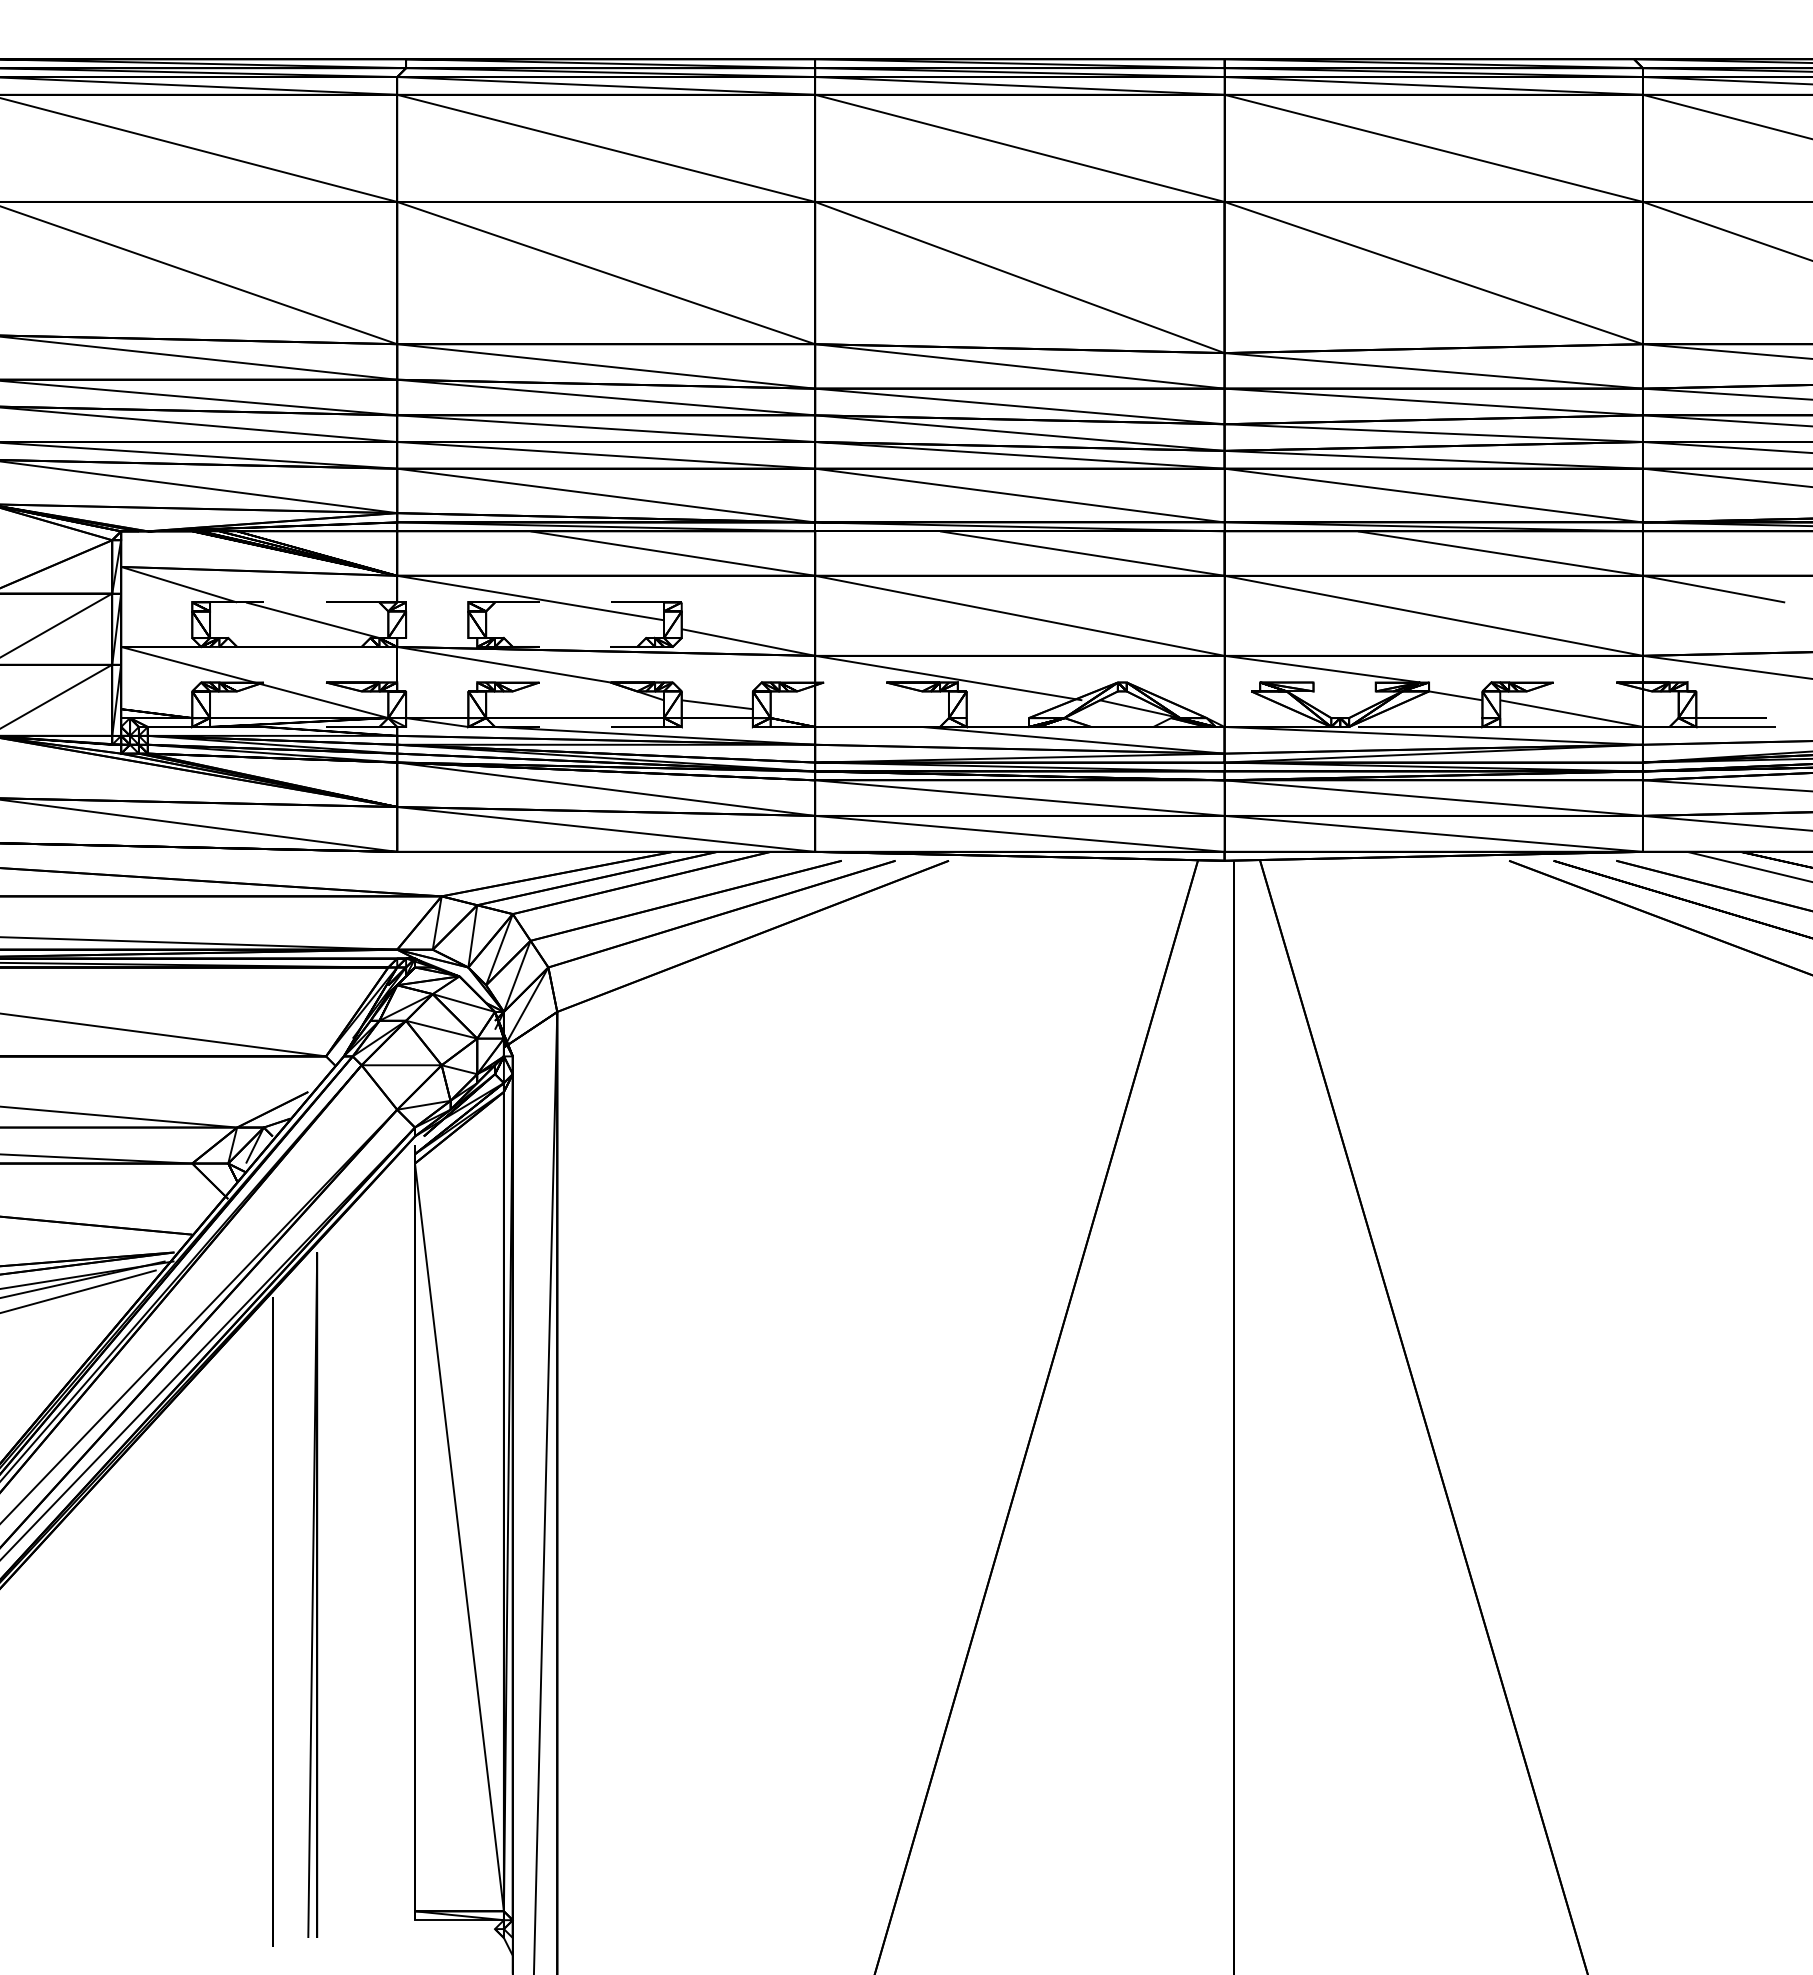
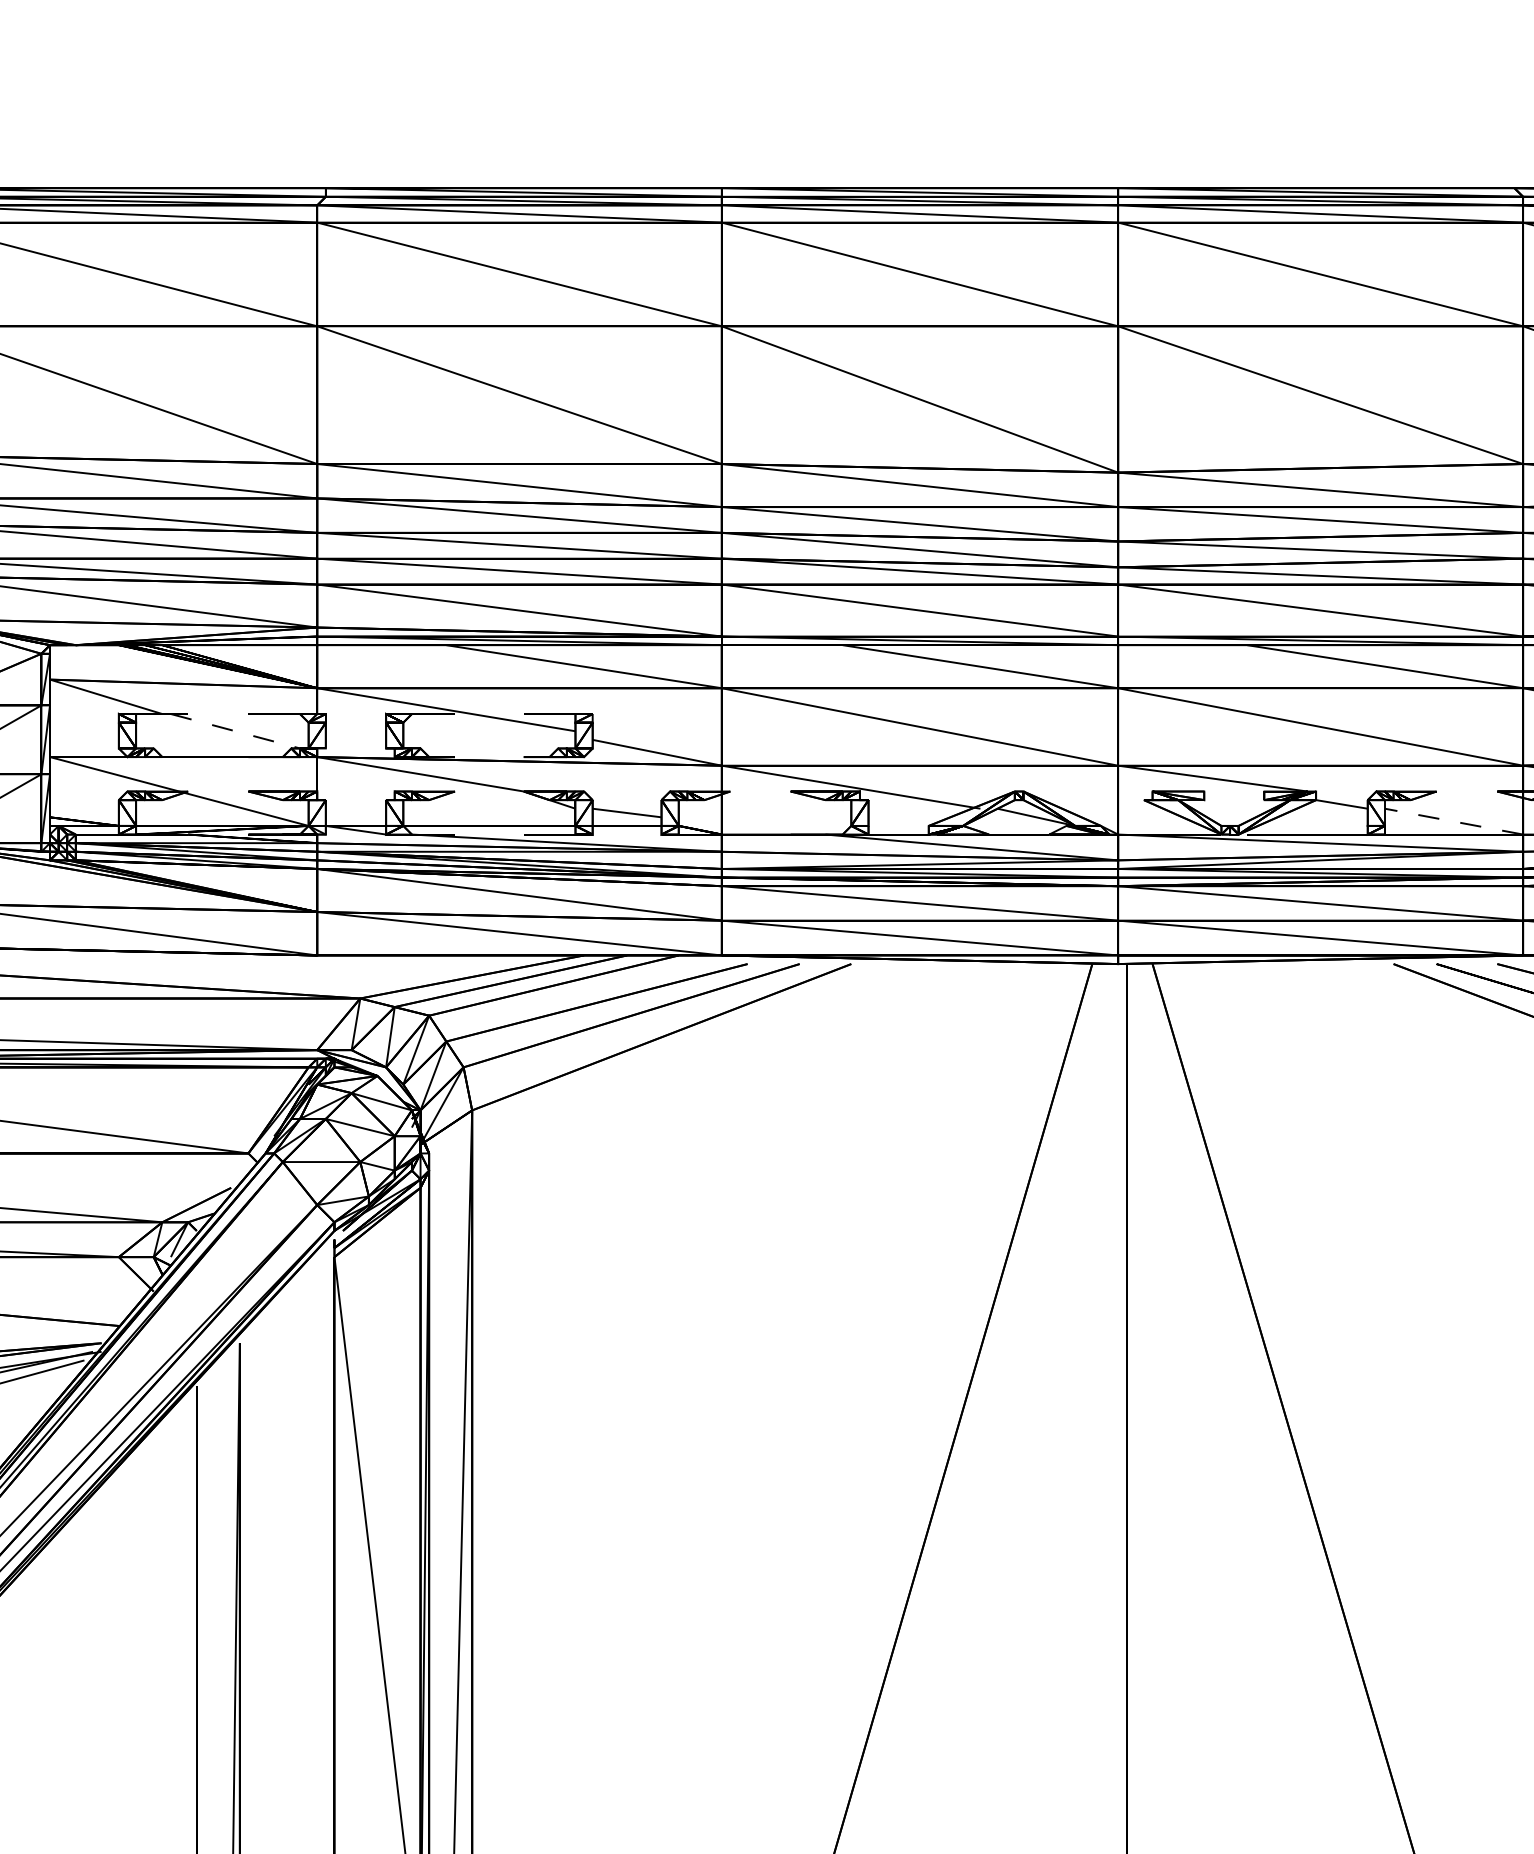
line: (313, 620) -> (236, 731), solid -> dashed
line: (1571, 713) -> (1453, 821), solid -> dashed

